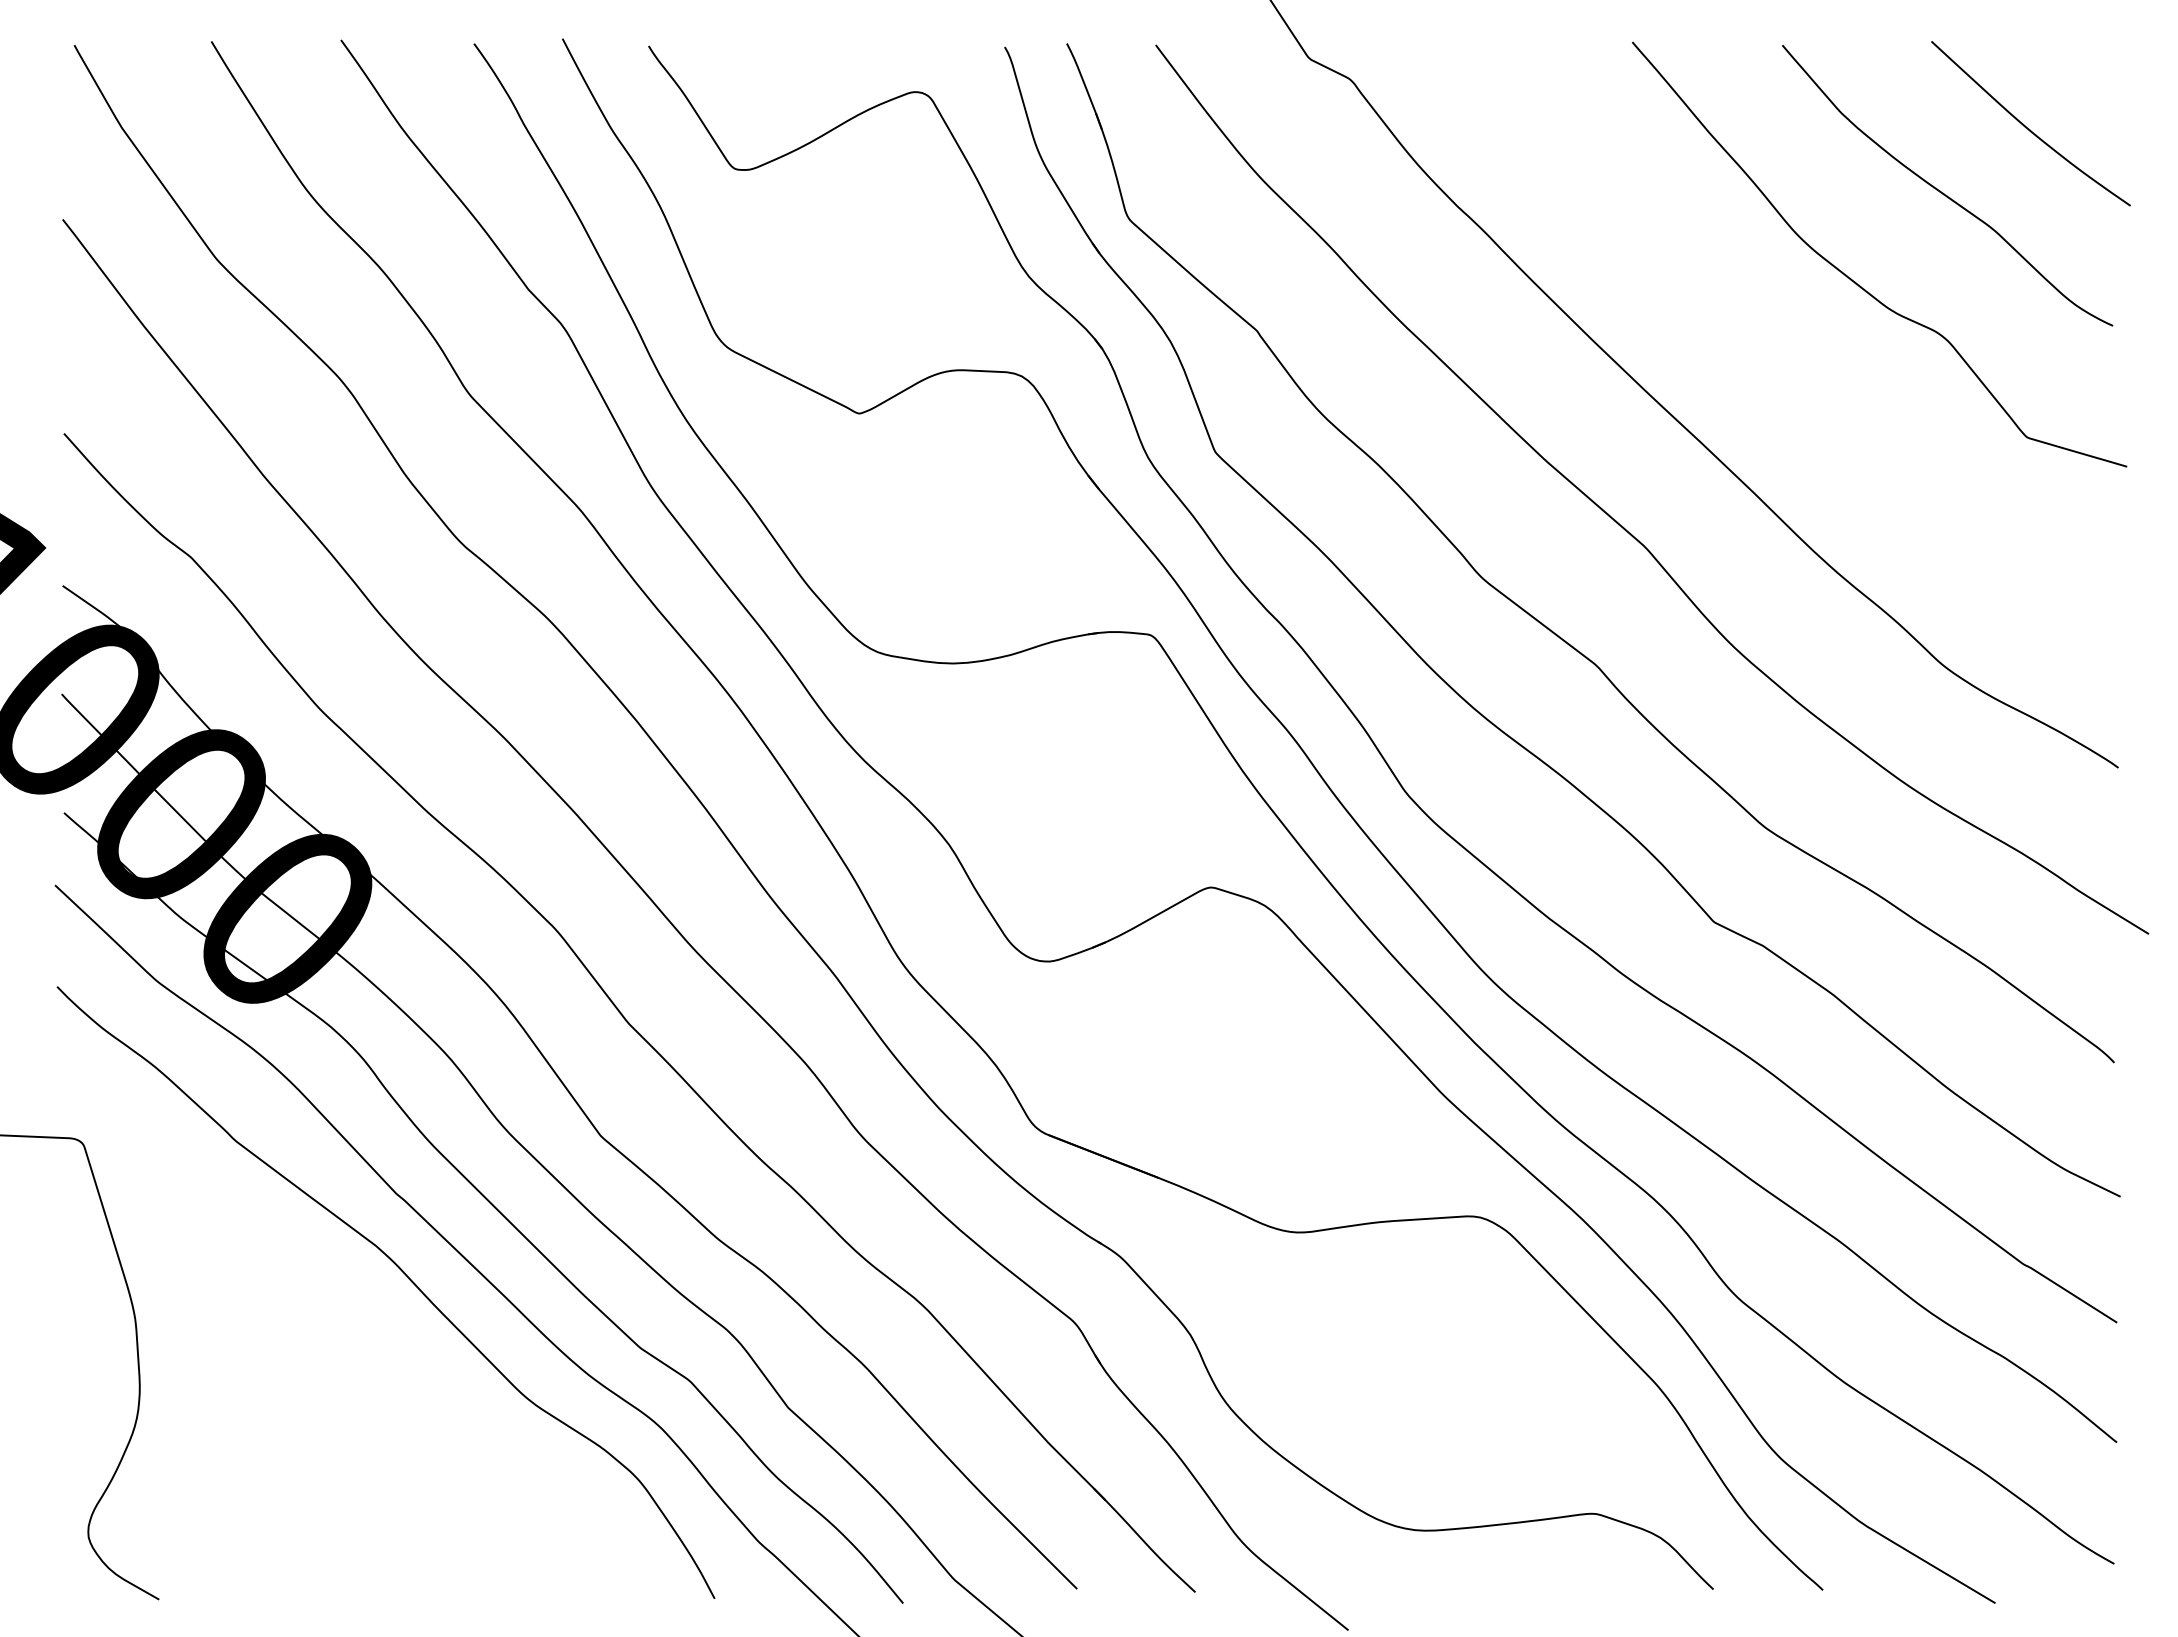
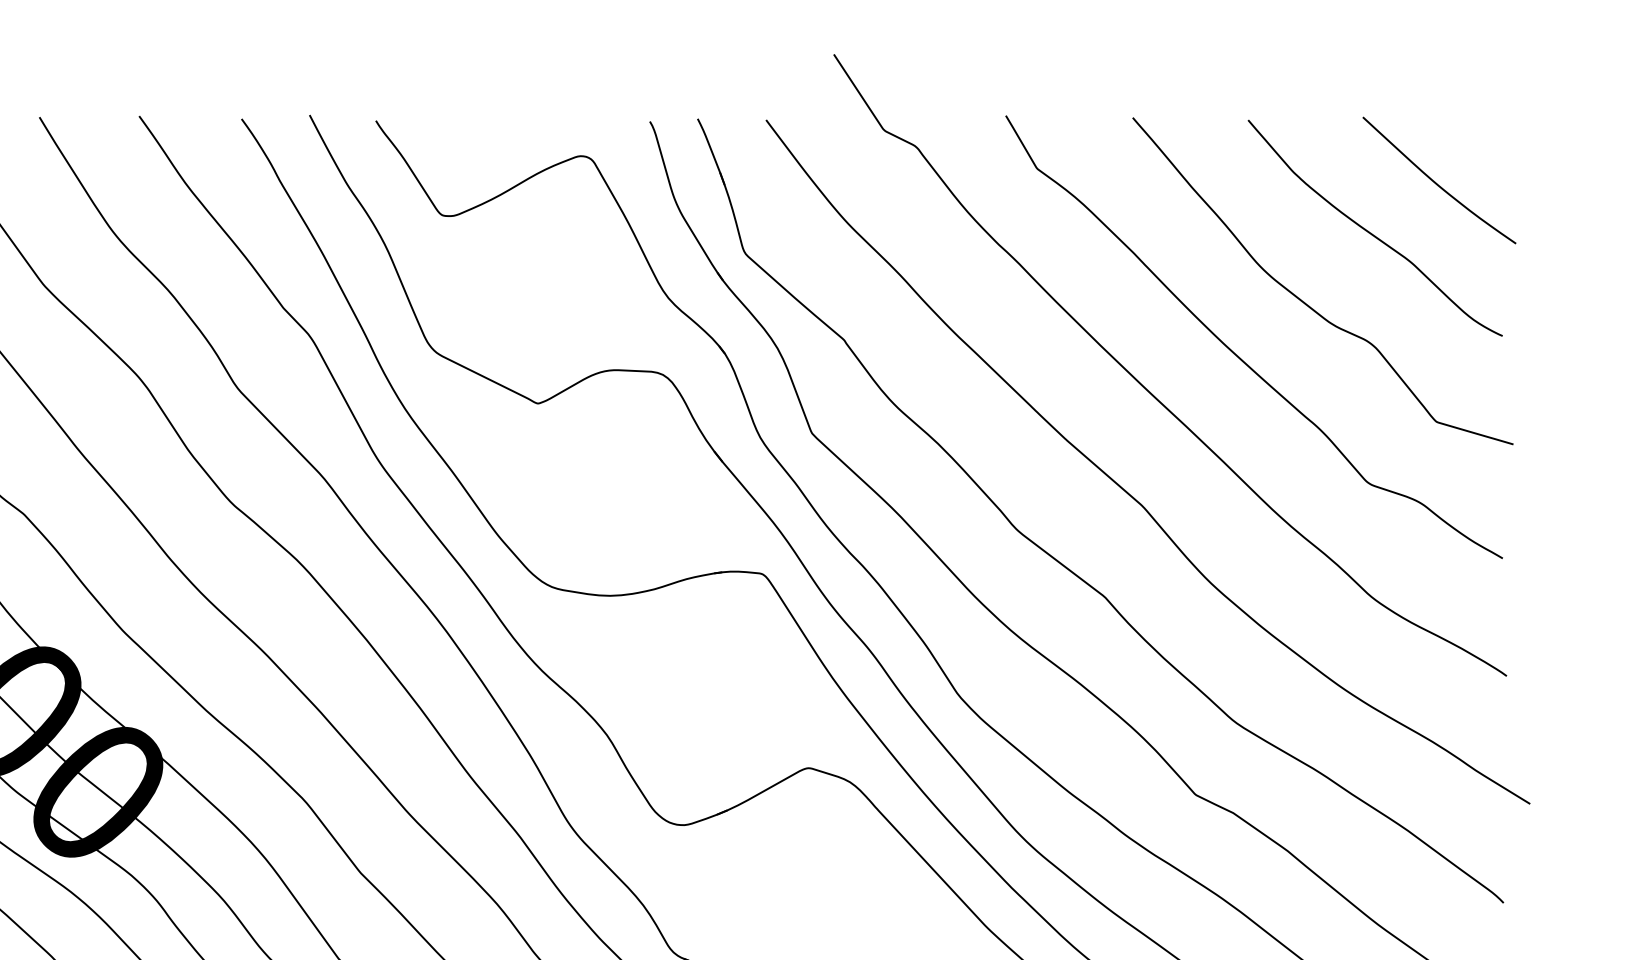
curve: (1768, 350) -> (1237, 355), added

